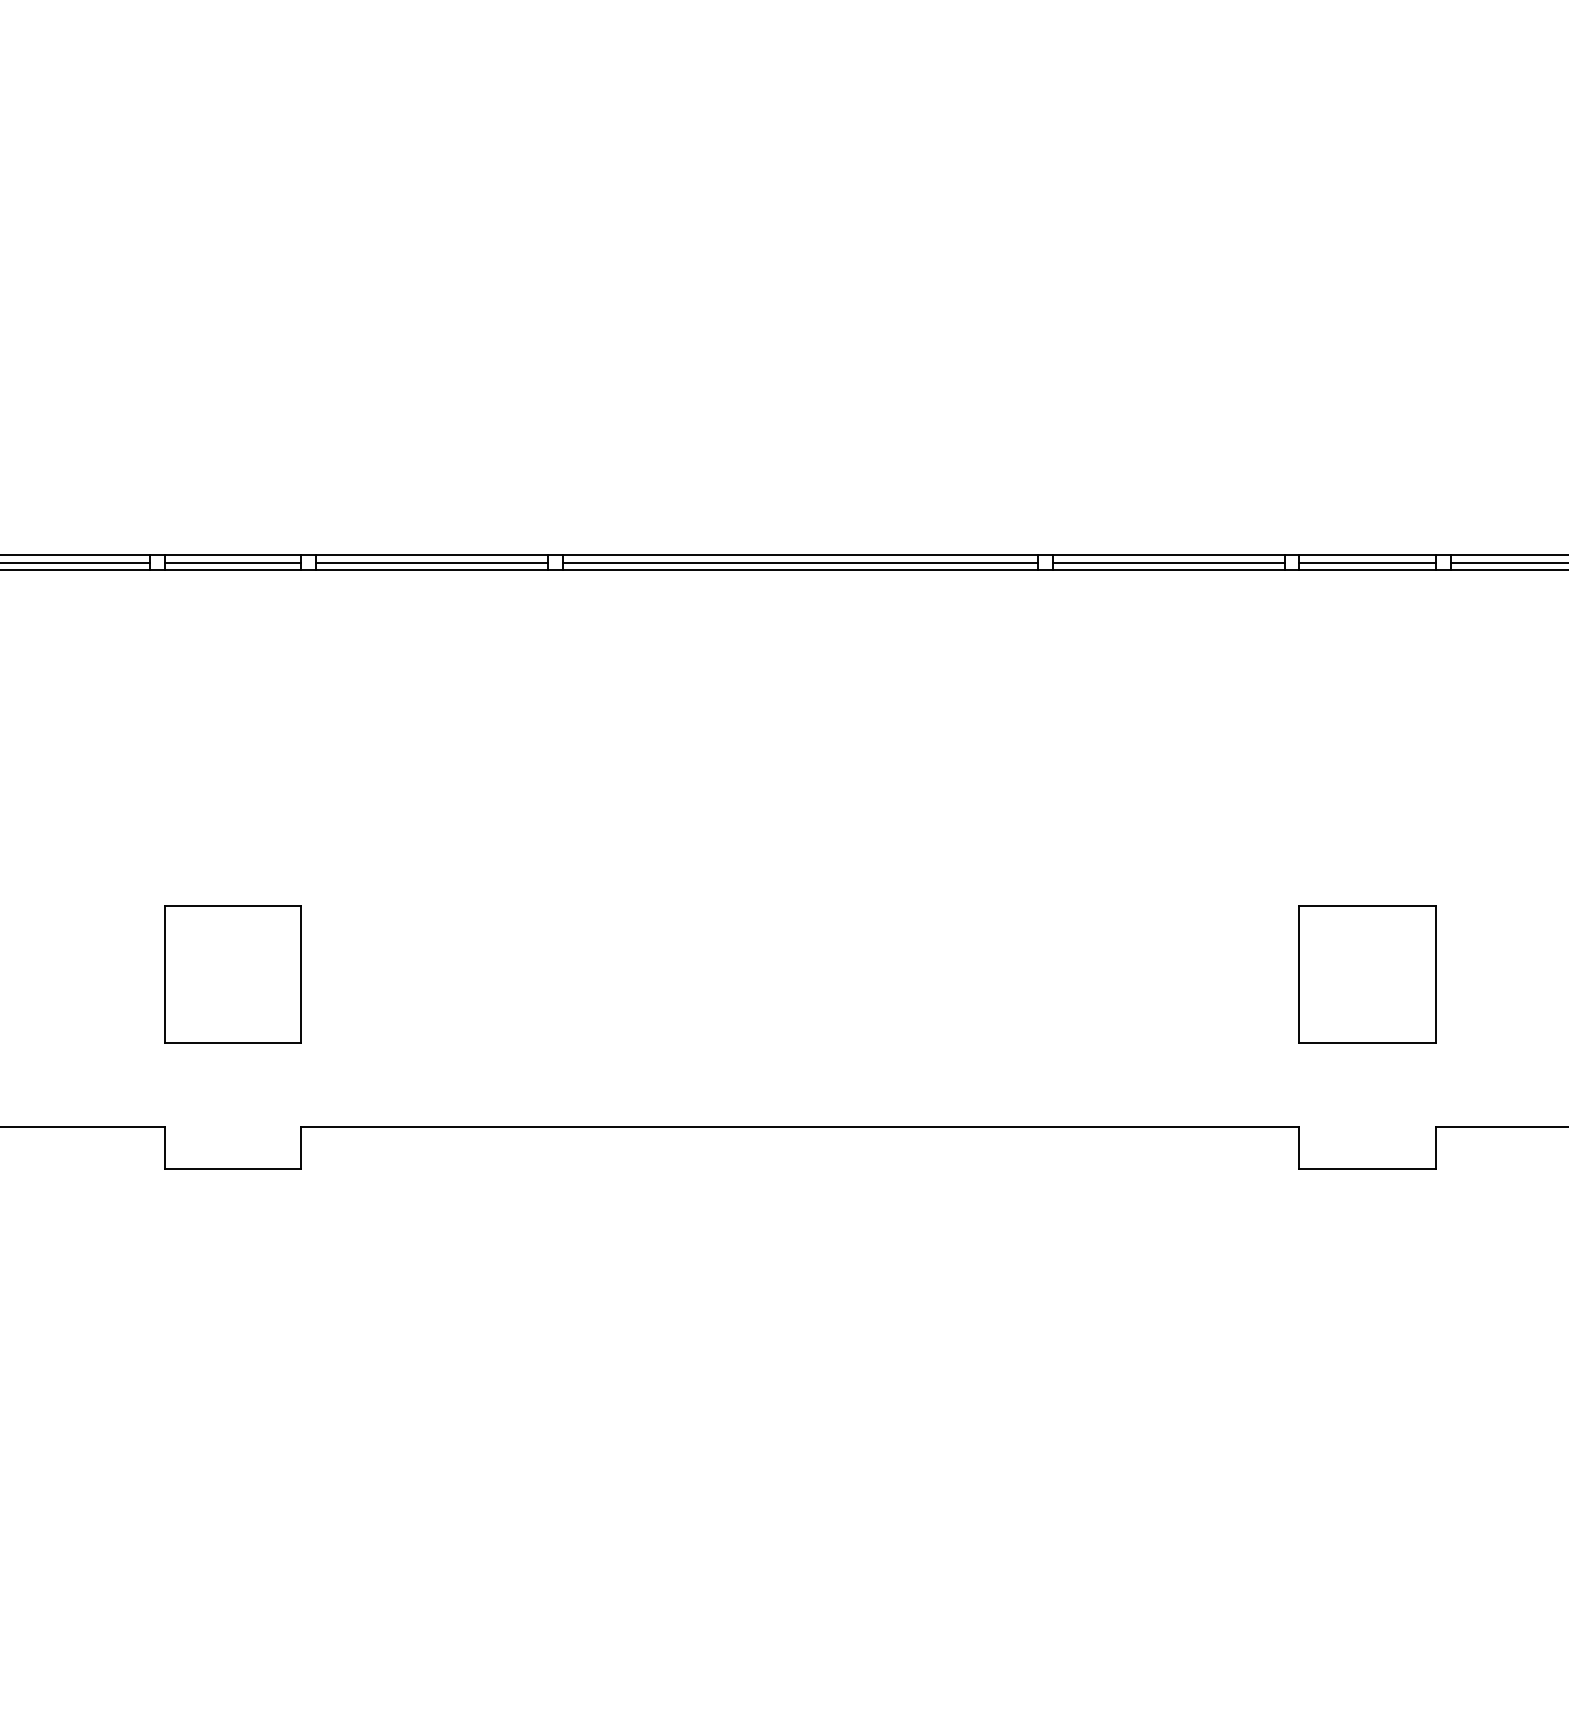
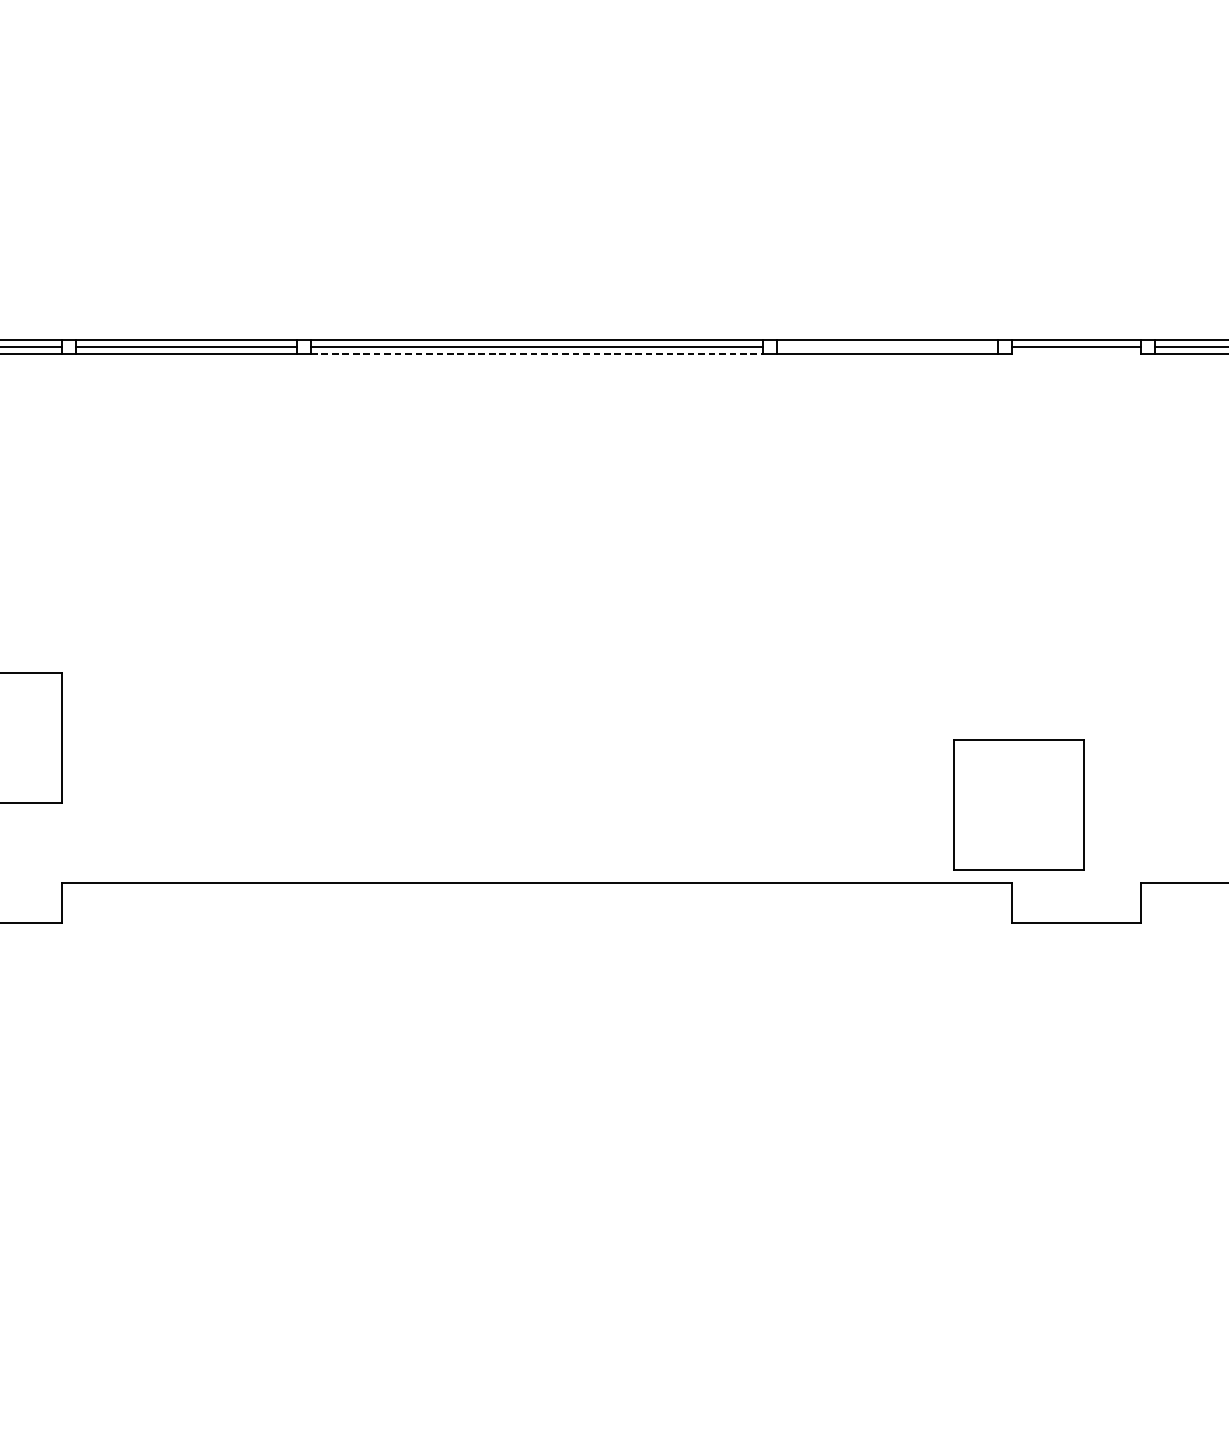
line: (1168, 562) -> (886, 346), removed
line: (800, 569) -> (536, 353), solid -> dashed
line: (1367, 569) -> (1076, 353), removed
part: (1367, 974) -> (1019, 805), moved

